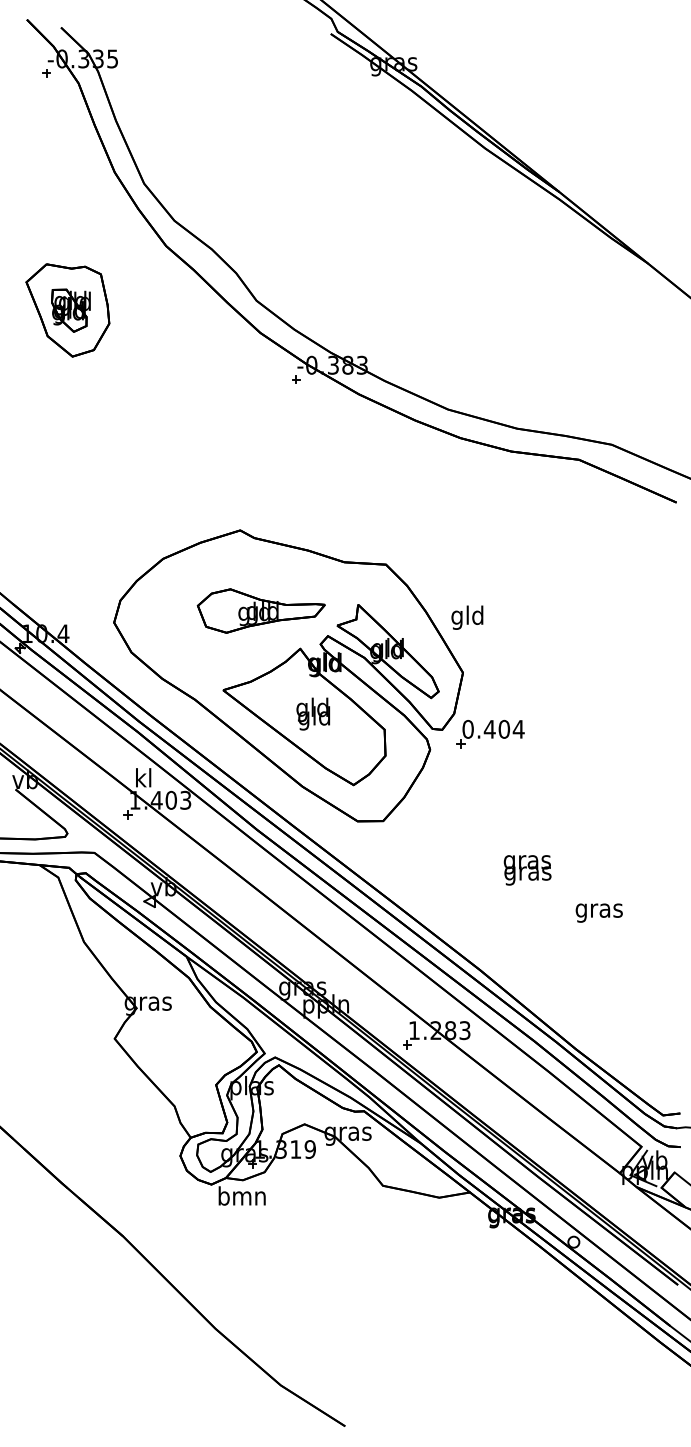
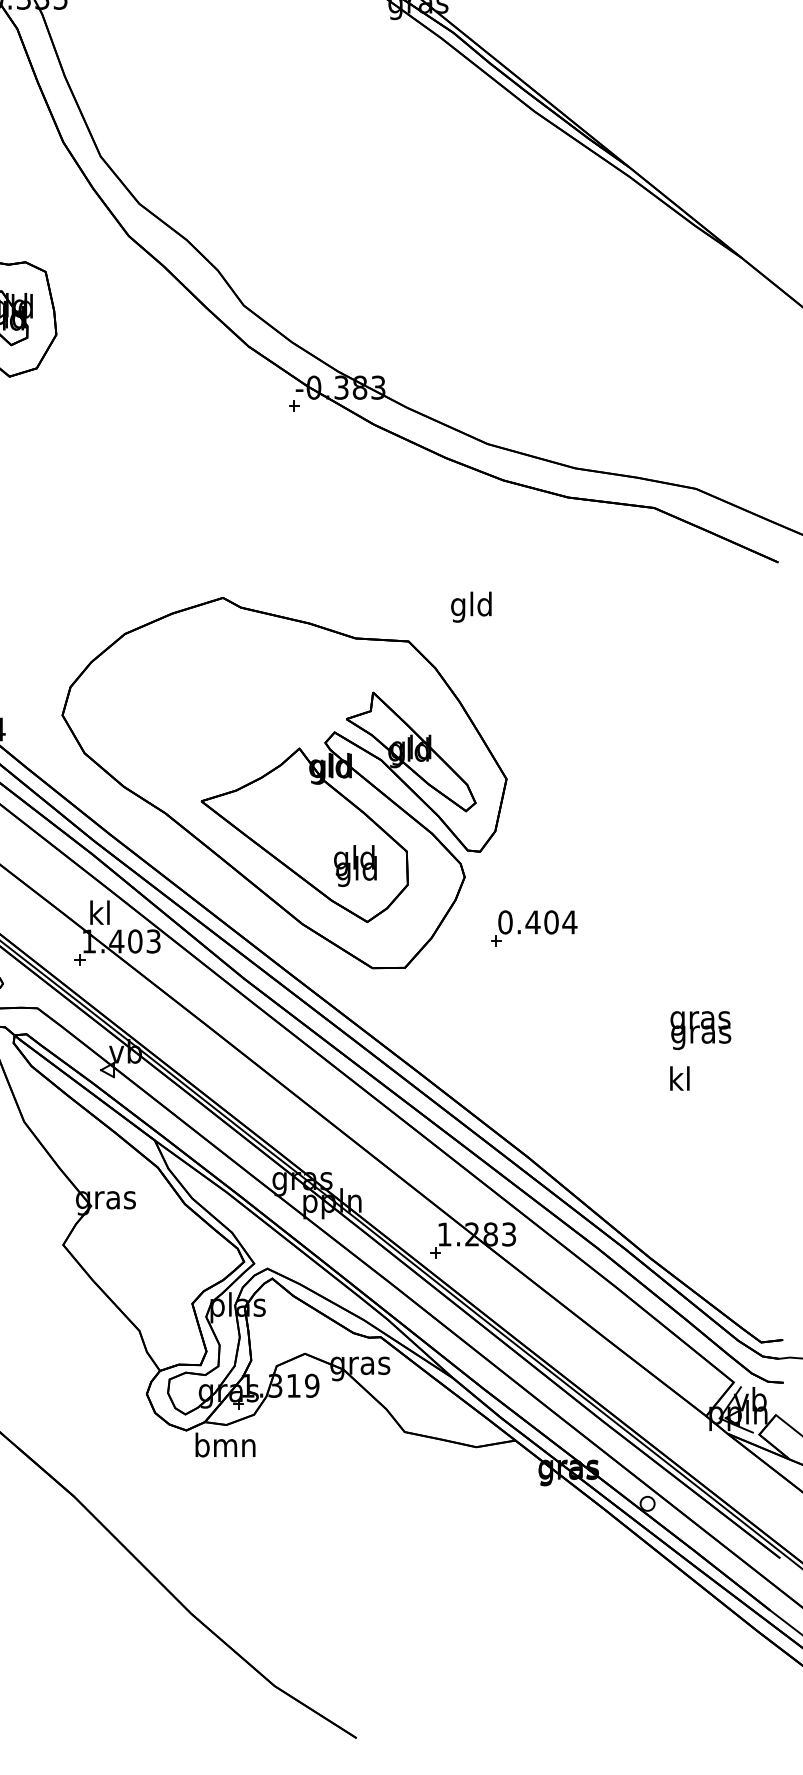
part: (260, 610) -> (248, 699), removed
text: (467, 617) -> (471, 606), moved
text: (313, 713) -> (355, 865), moved
part: (490, 734) -> (533, 928), moved
text: (527, 870) -> (700, 1030), moved
text: (598, 910) -> (678, 1081), gras -> kl

